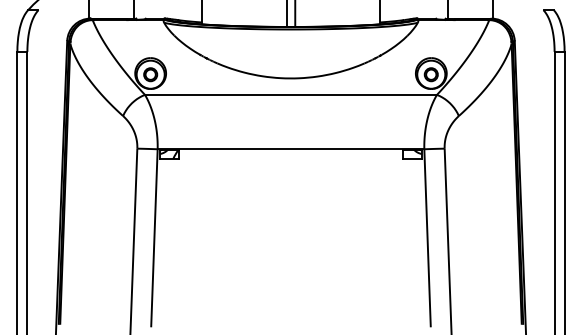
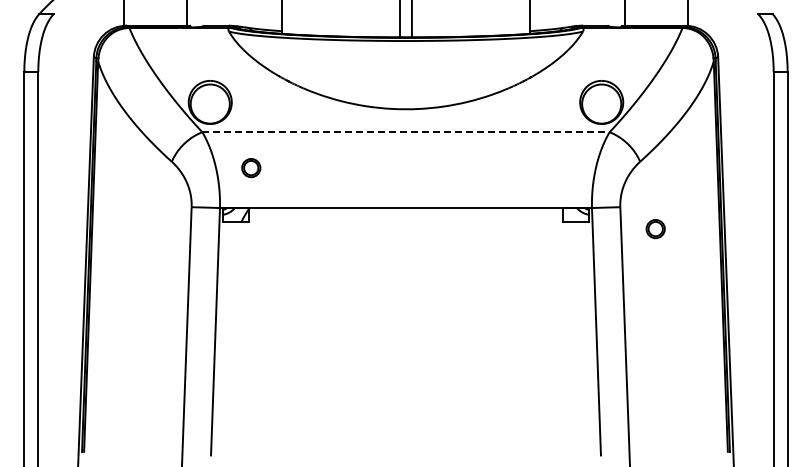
part: (150, 75) -> (251, 168), moved
part: (431, 75) -> (655, 229), moved
line: (290, 95) -> (405, 132), solid -> dashed

